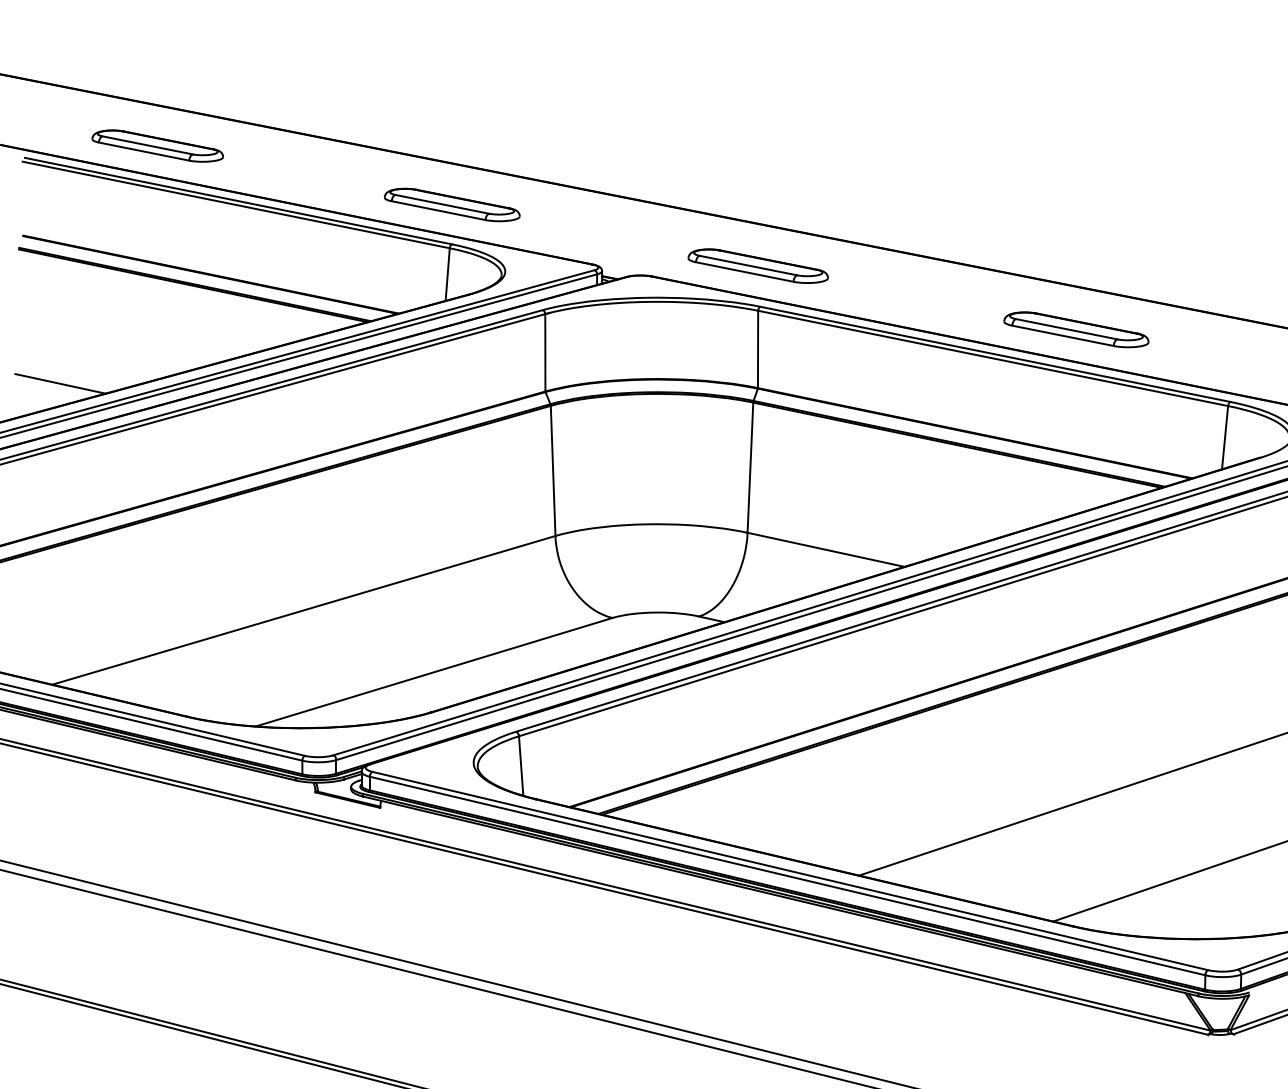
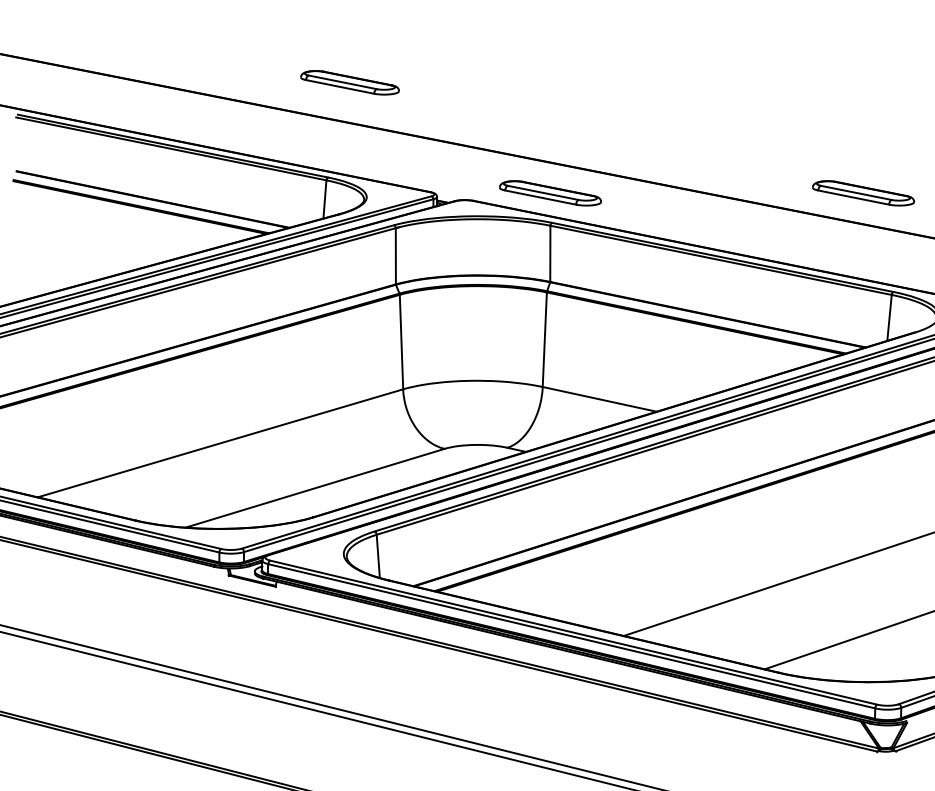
part: (157, 145) -> (114, 105), removed
part: (451, 204) -> (349, 82), moved
part: (1188, 265) -> (862, 192), added
part: (1076, 329) -> (781, 239), removed
line: (60, 383) -> (43, 278), removed

